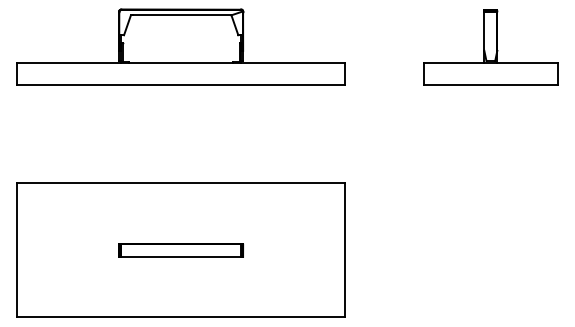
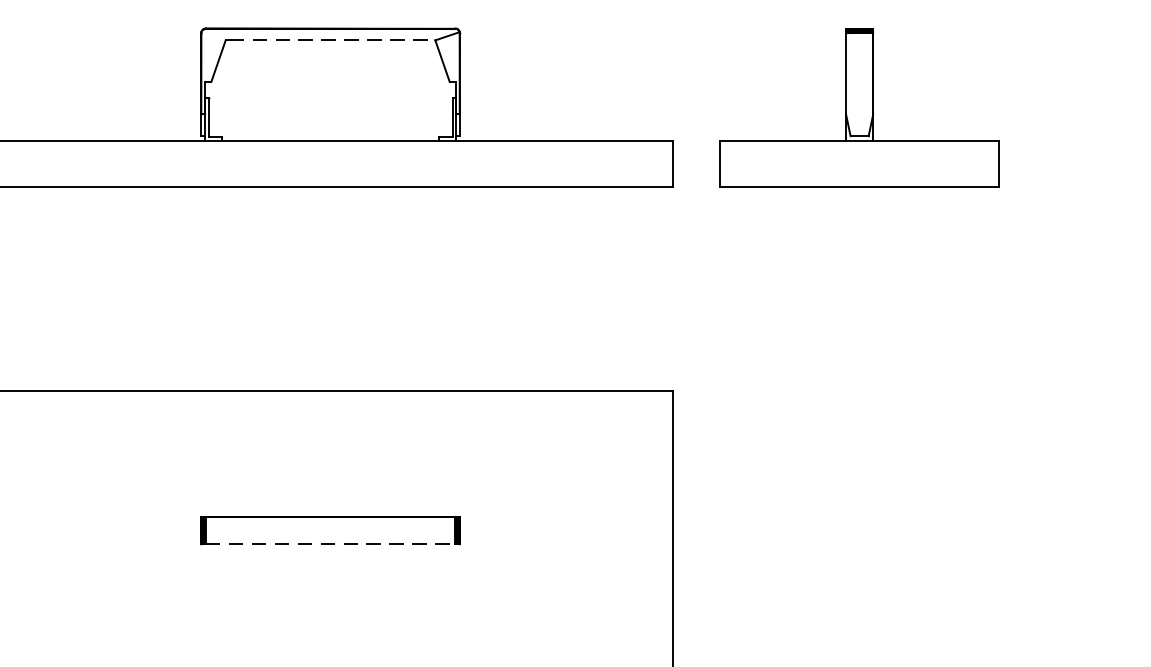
line: (182, 15) -> (333, 40), solid -> dashed
part: (490, 47) -> (858, 107), moved
line: (181, 256) -> (331, 543), solid -> dashed

